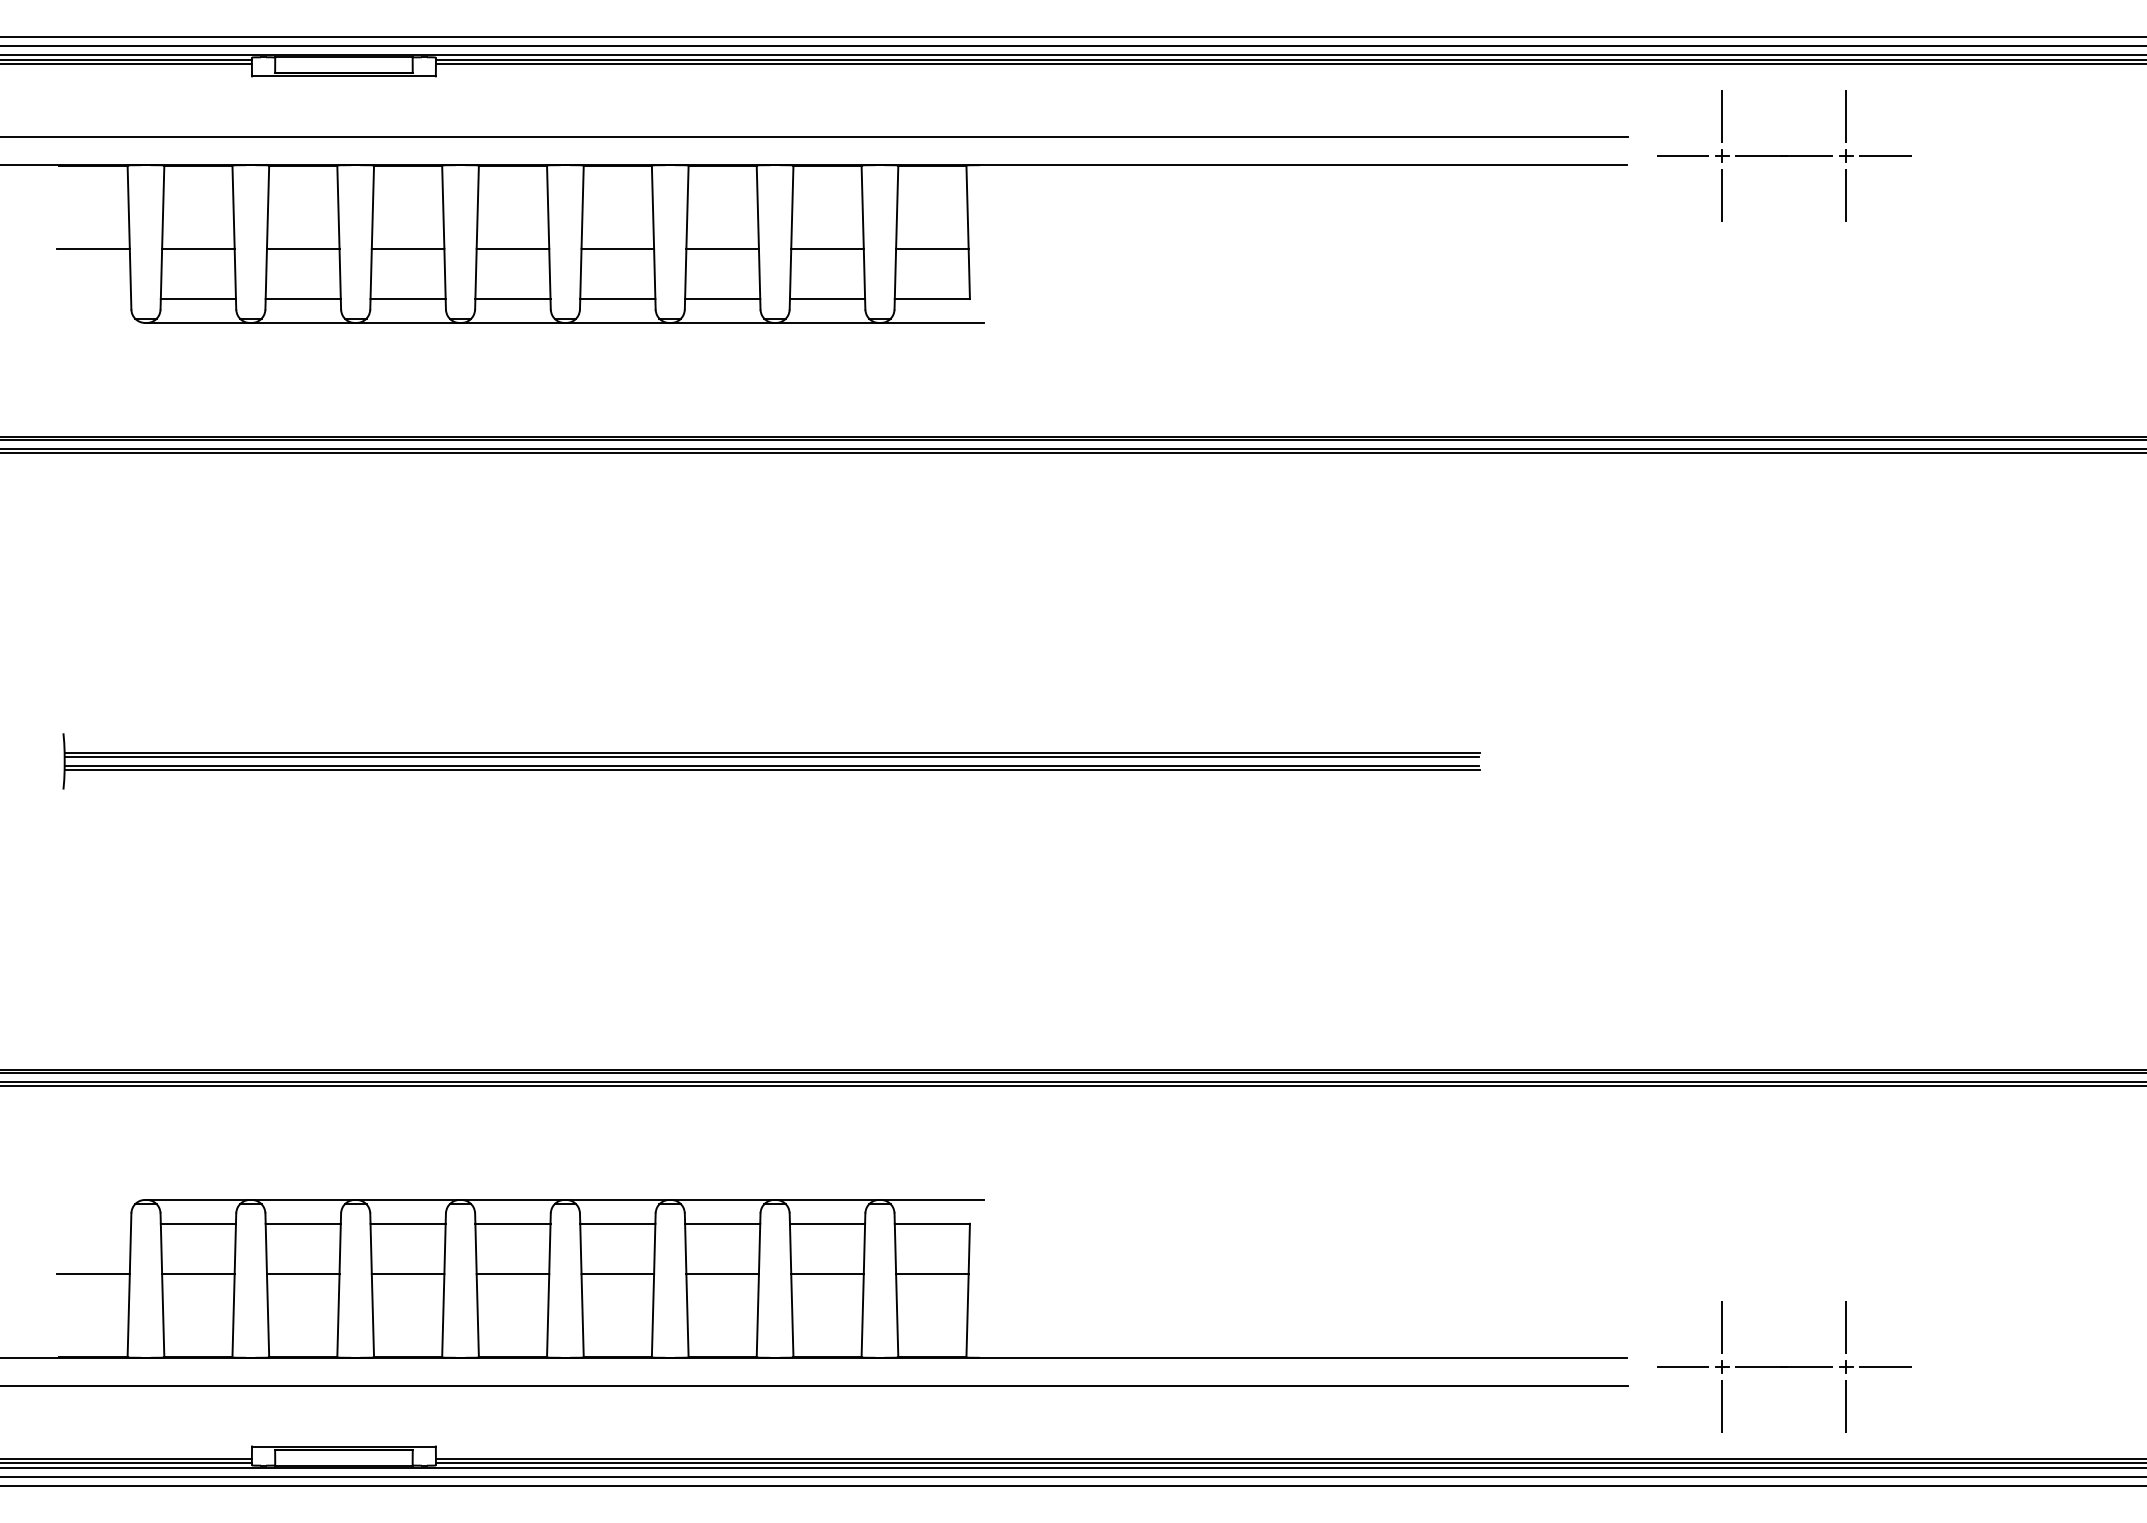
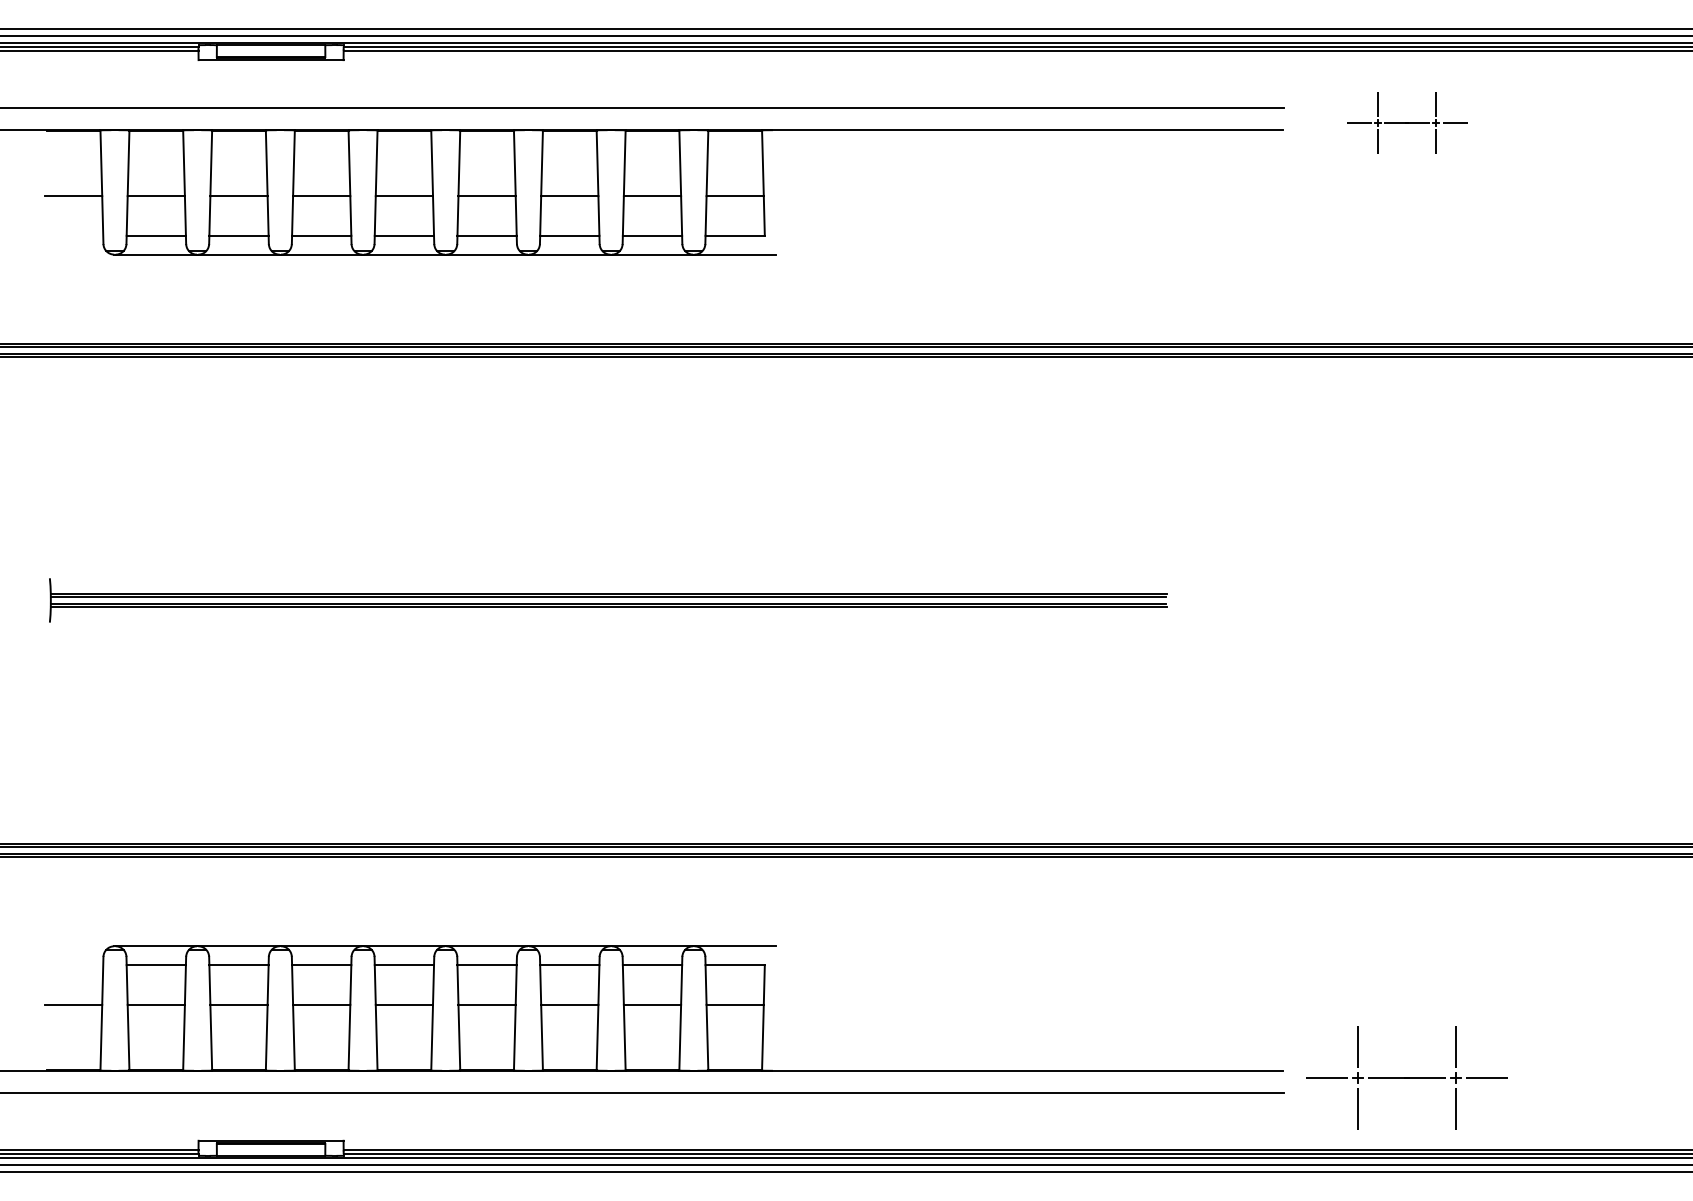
part: (1784, 155) -> (1407, 122), size x0.6

